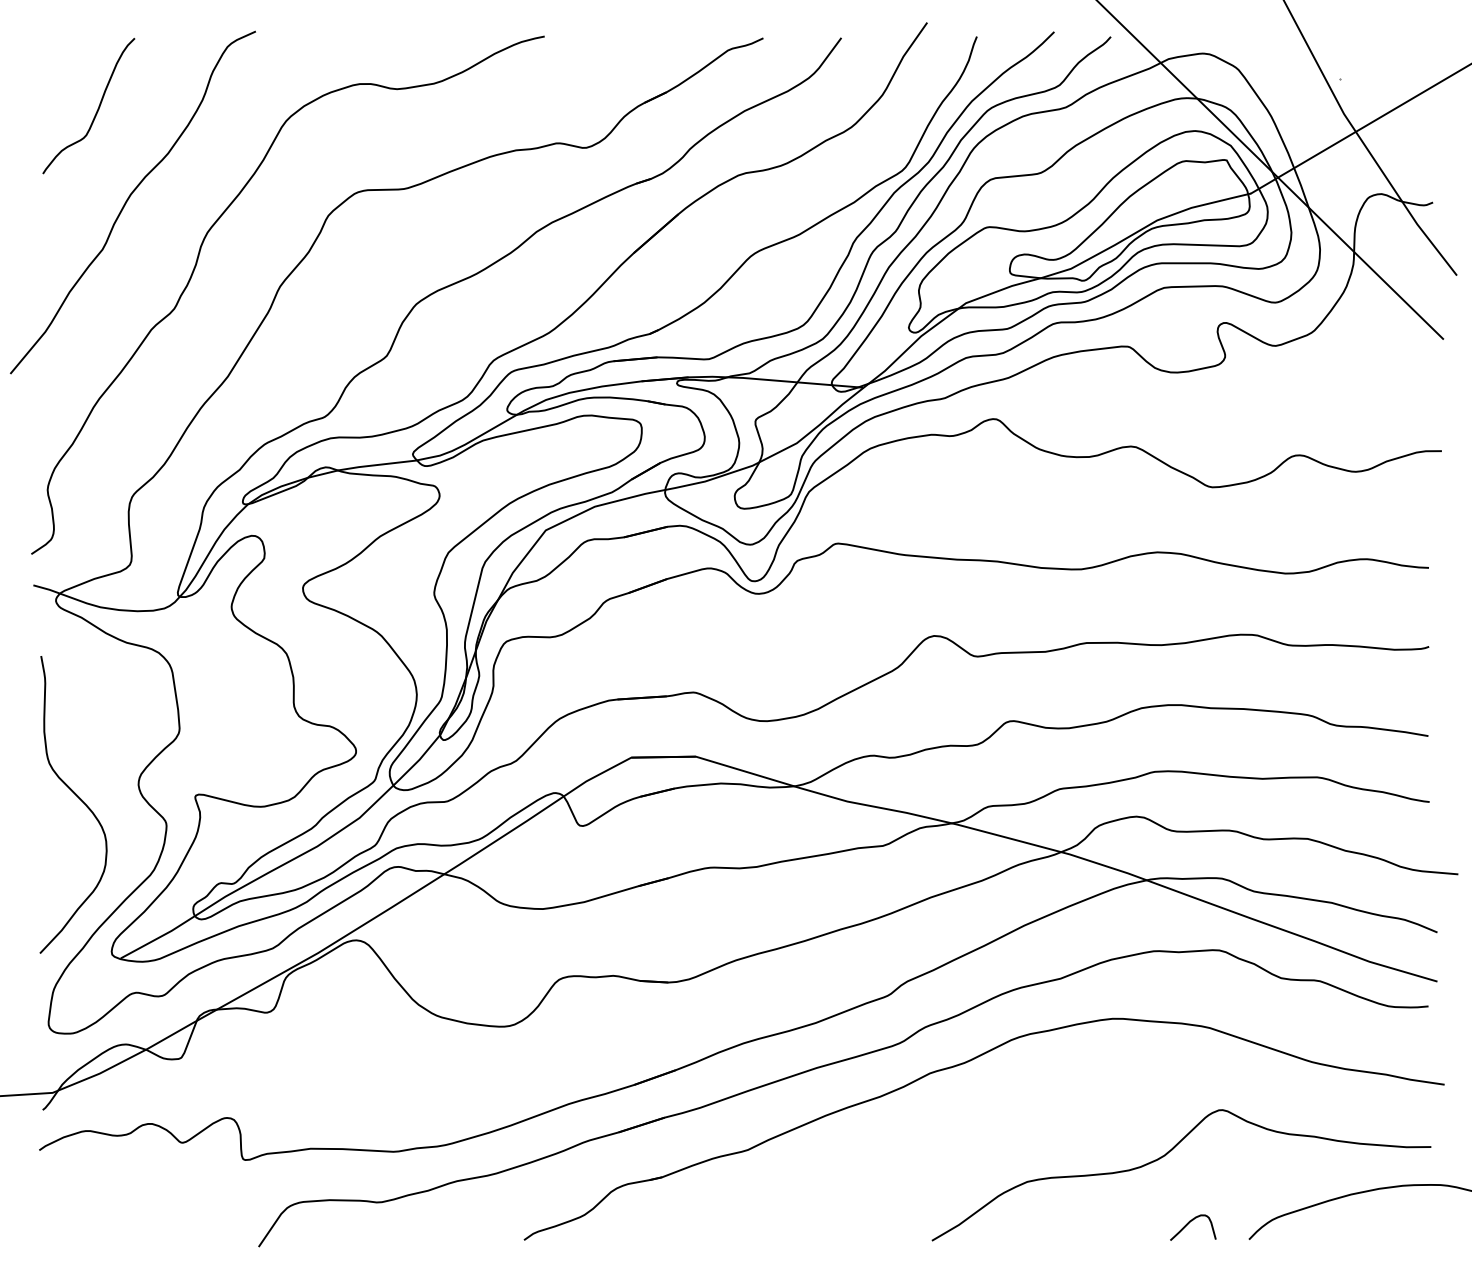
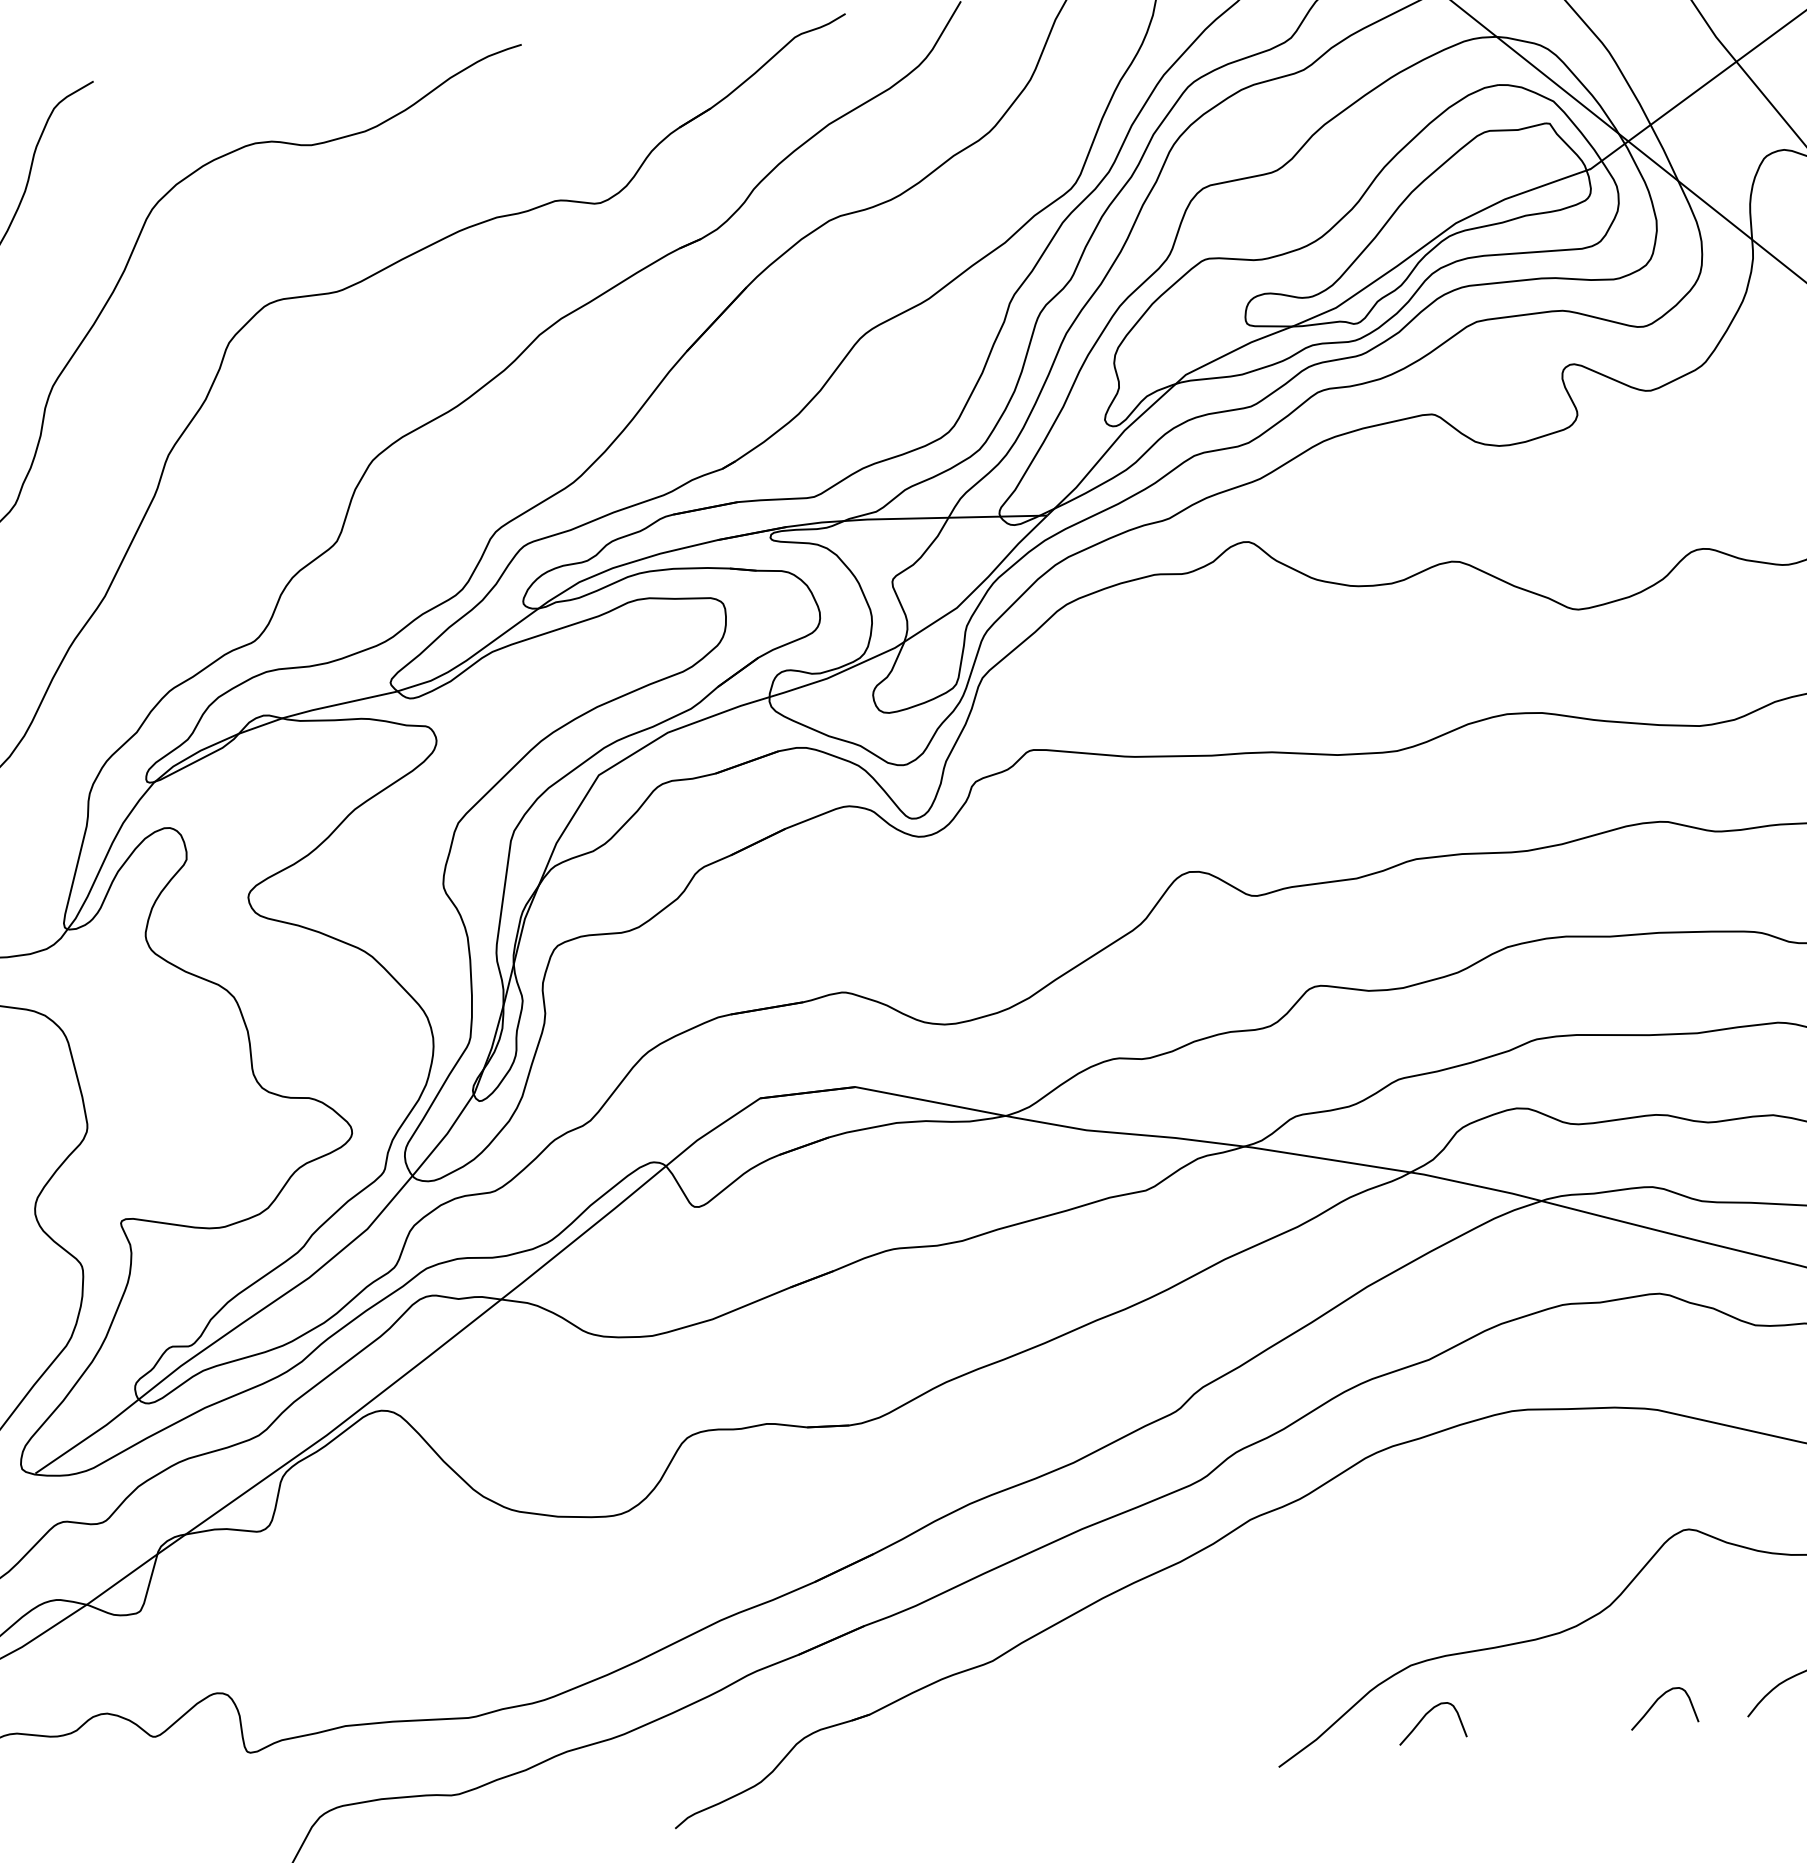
curve: (1033, 1217) -> (1425, 1717), added

